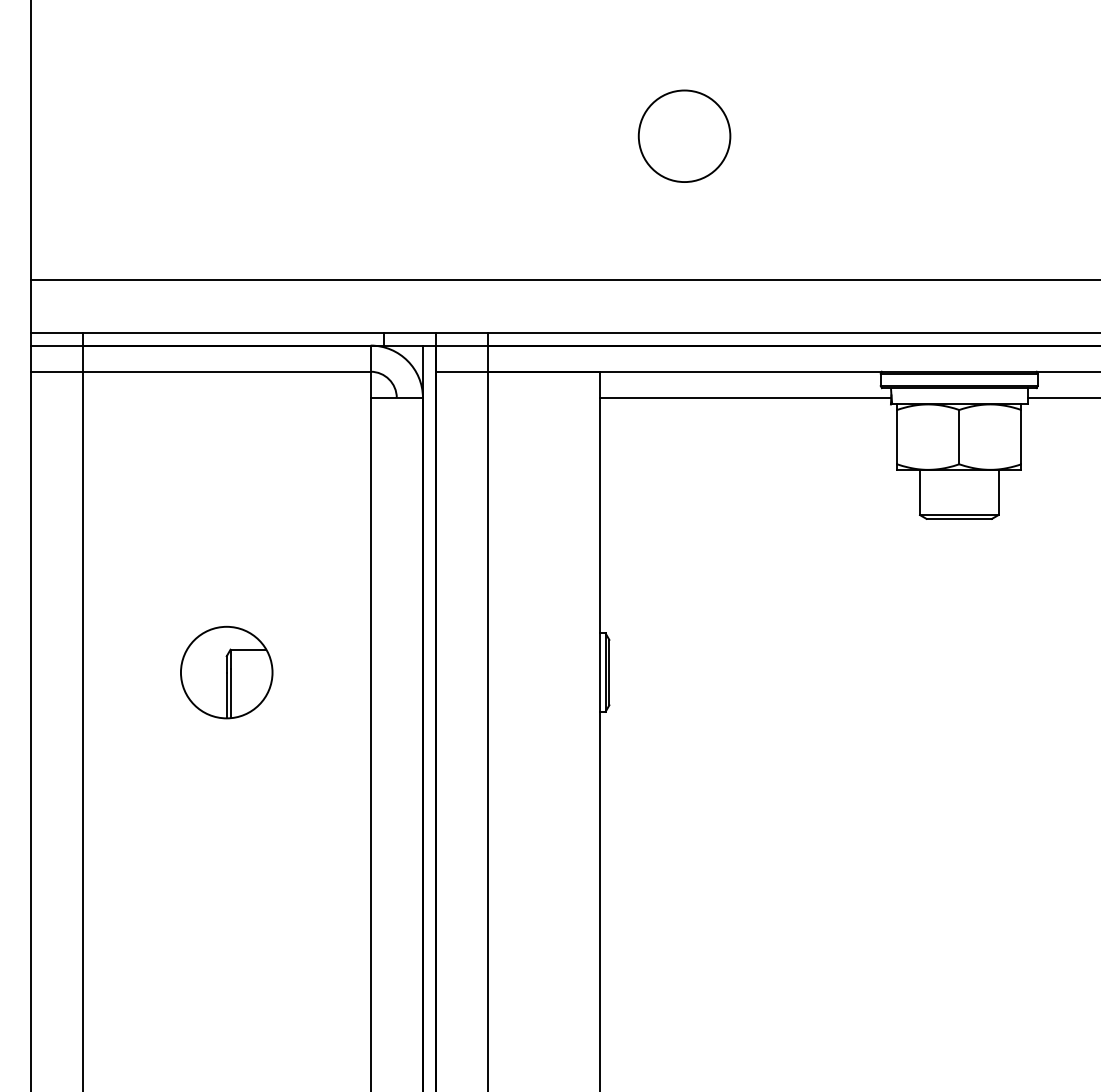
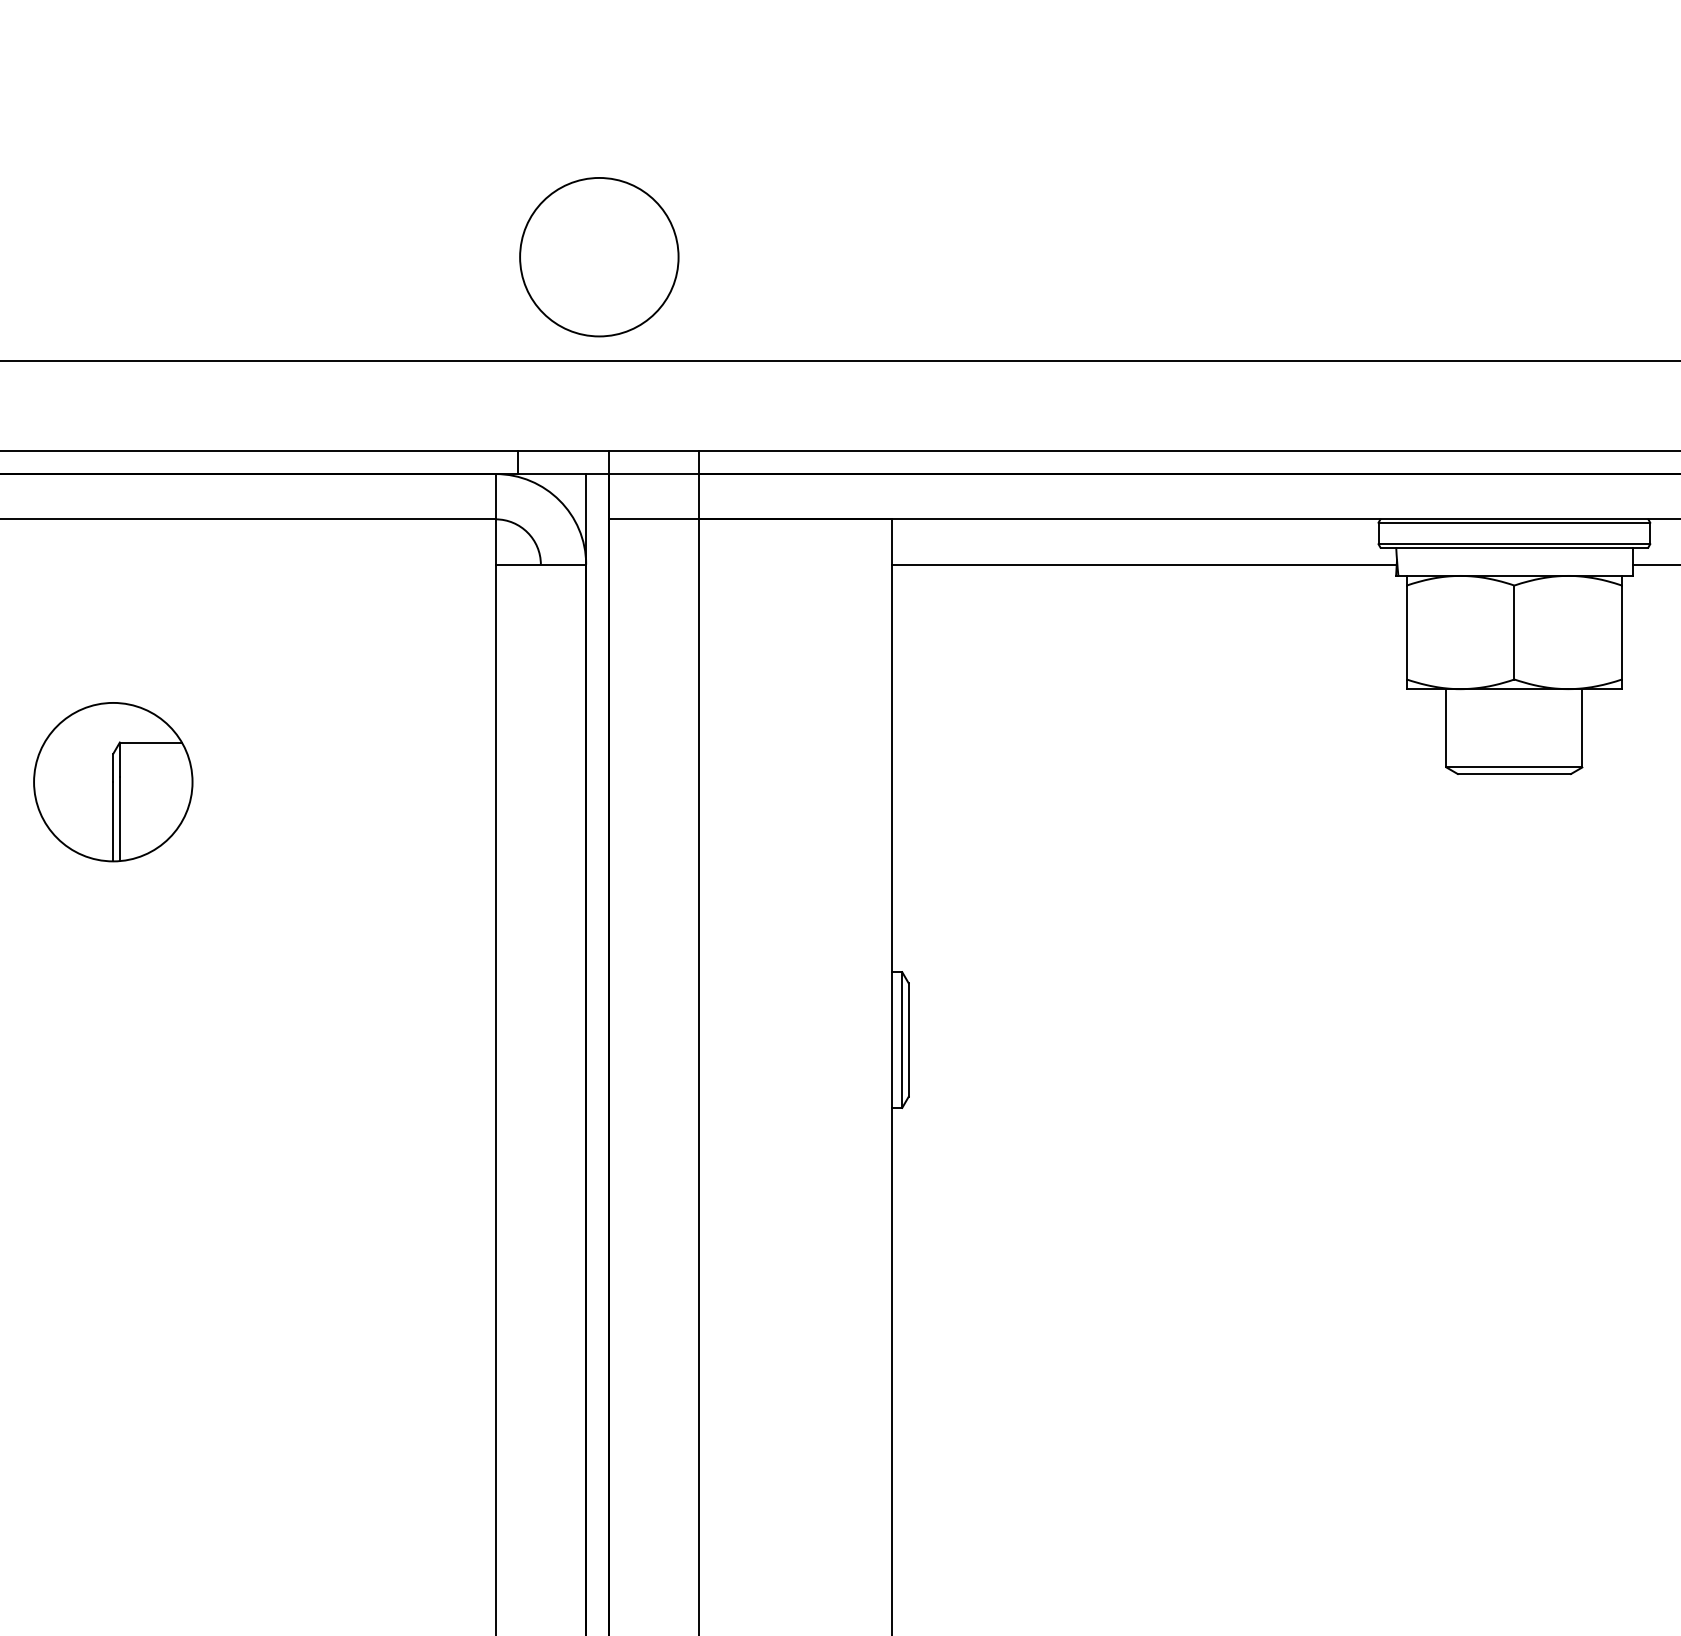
circle: (684, 135) -> (599, 255), moved
part: (226, 672) -> (112, 781), moved

